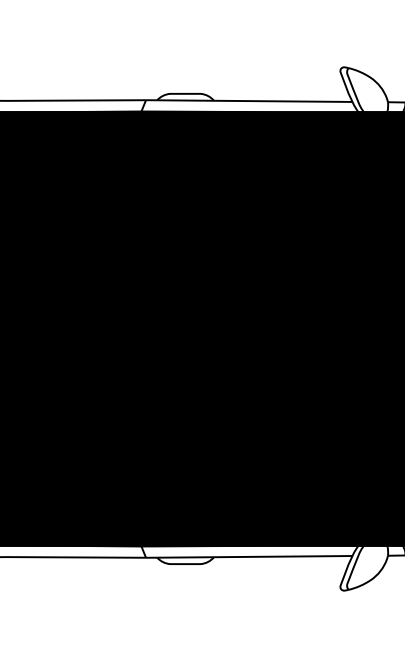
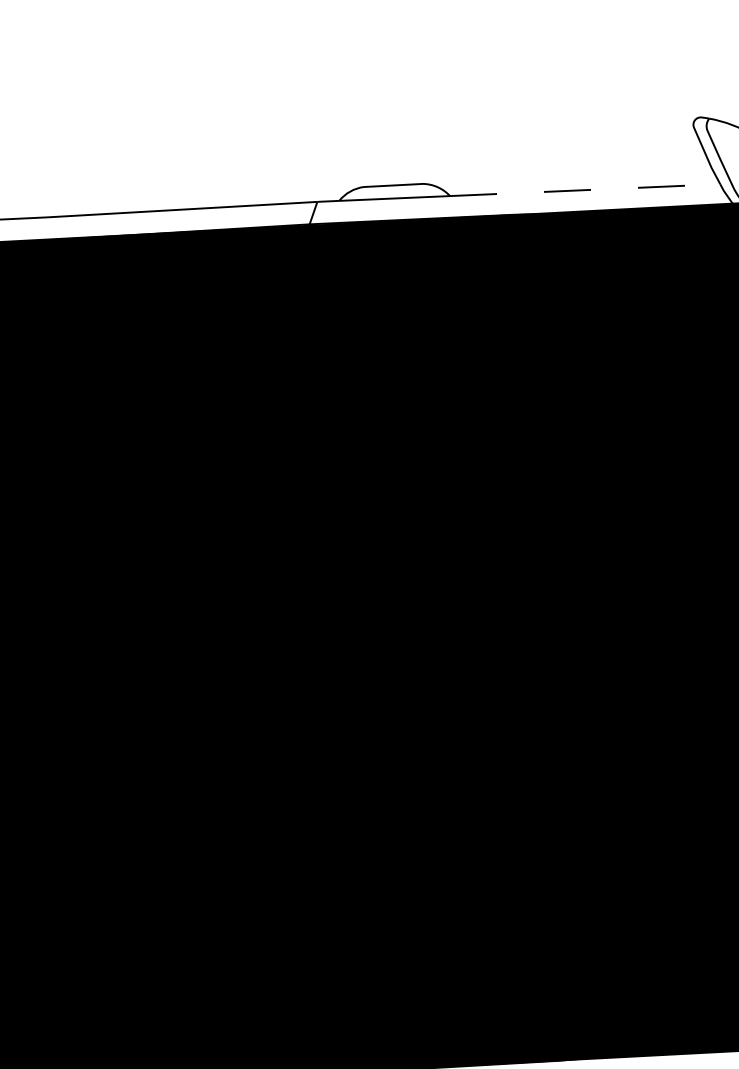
line: (283, 101) -> (585, 190), solid -> dashed

